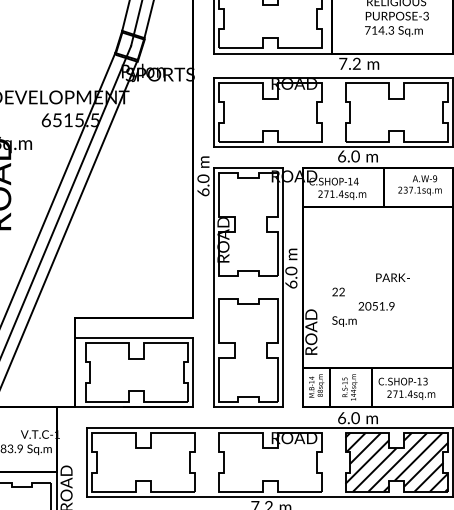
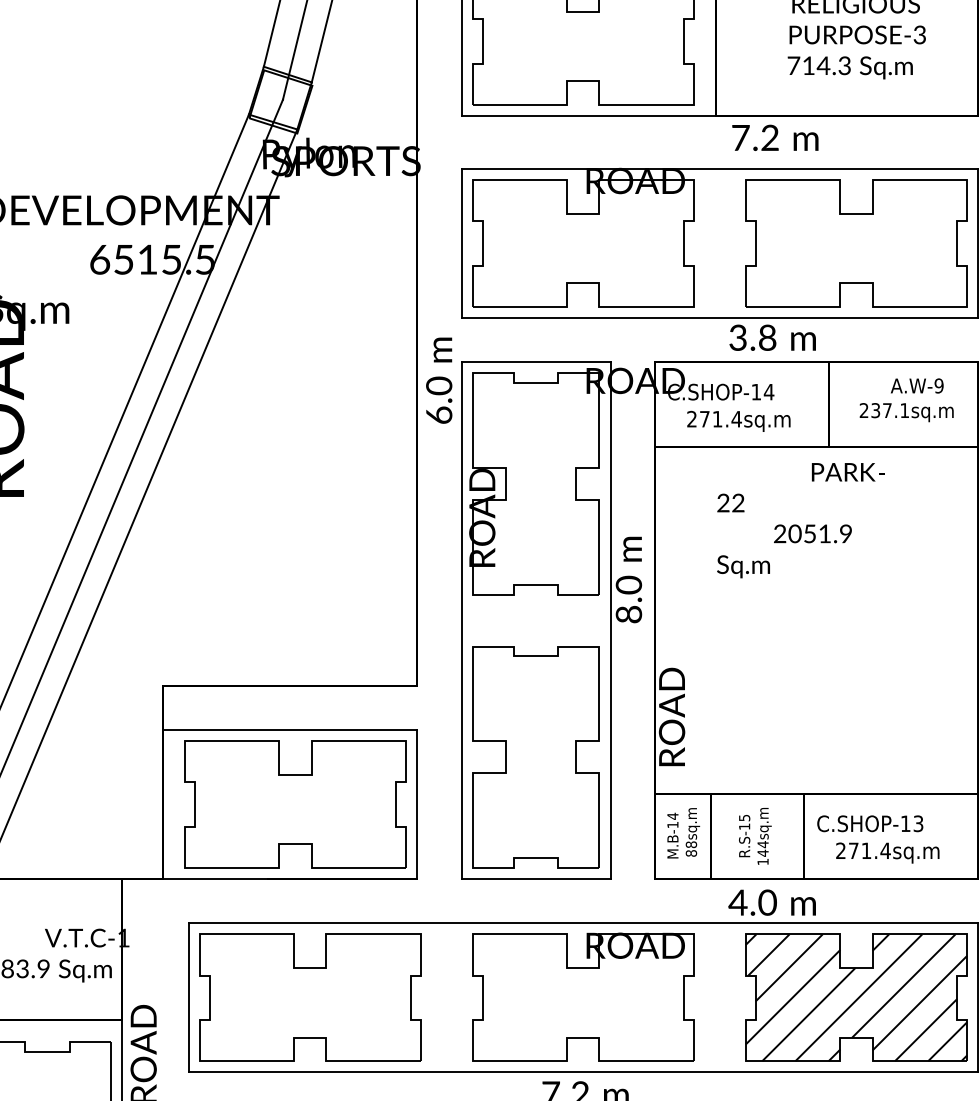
text: (348, 156) -> (752, 337), 6.0 -> 3.8
text: (290, 284) -> (627, 614), 6.0 -> 8.0
text: (370, 299) -> (799, 519), moved
text: (341, 418) -> (737, 903), 6.0 -> 4.0

